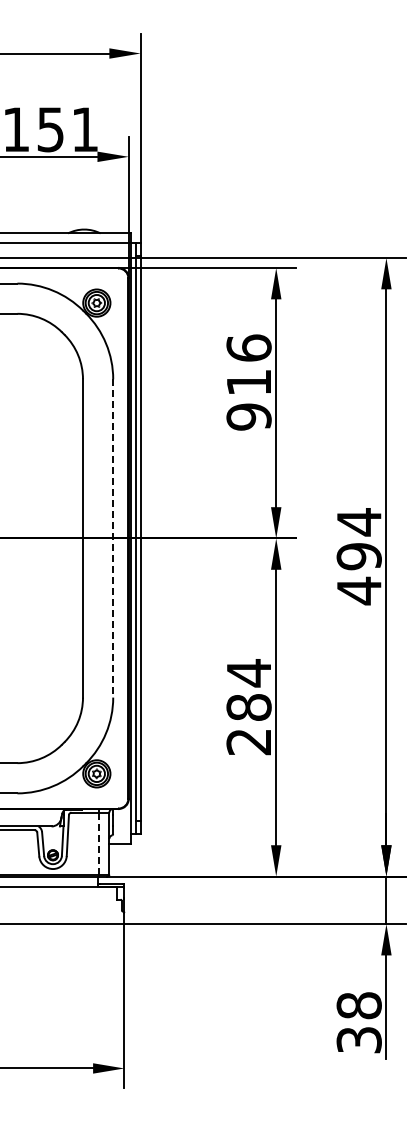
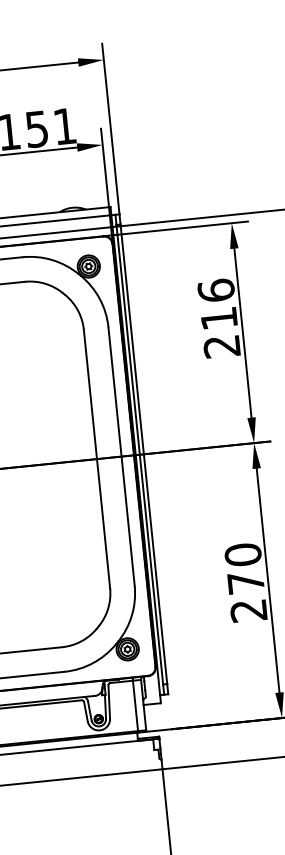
text: (248, 416) -> (221, 346), 916 -> 216
line: (113, 538) -> (121, 456), dashed -> solid
text: (248, 689) -> (244, 568), 284 -> 270
line: (99, 843) -> (135, 705), dashed -> solid

